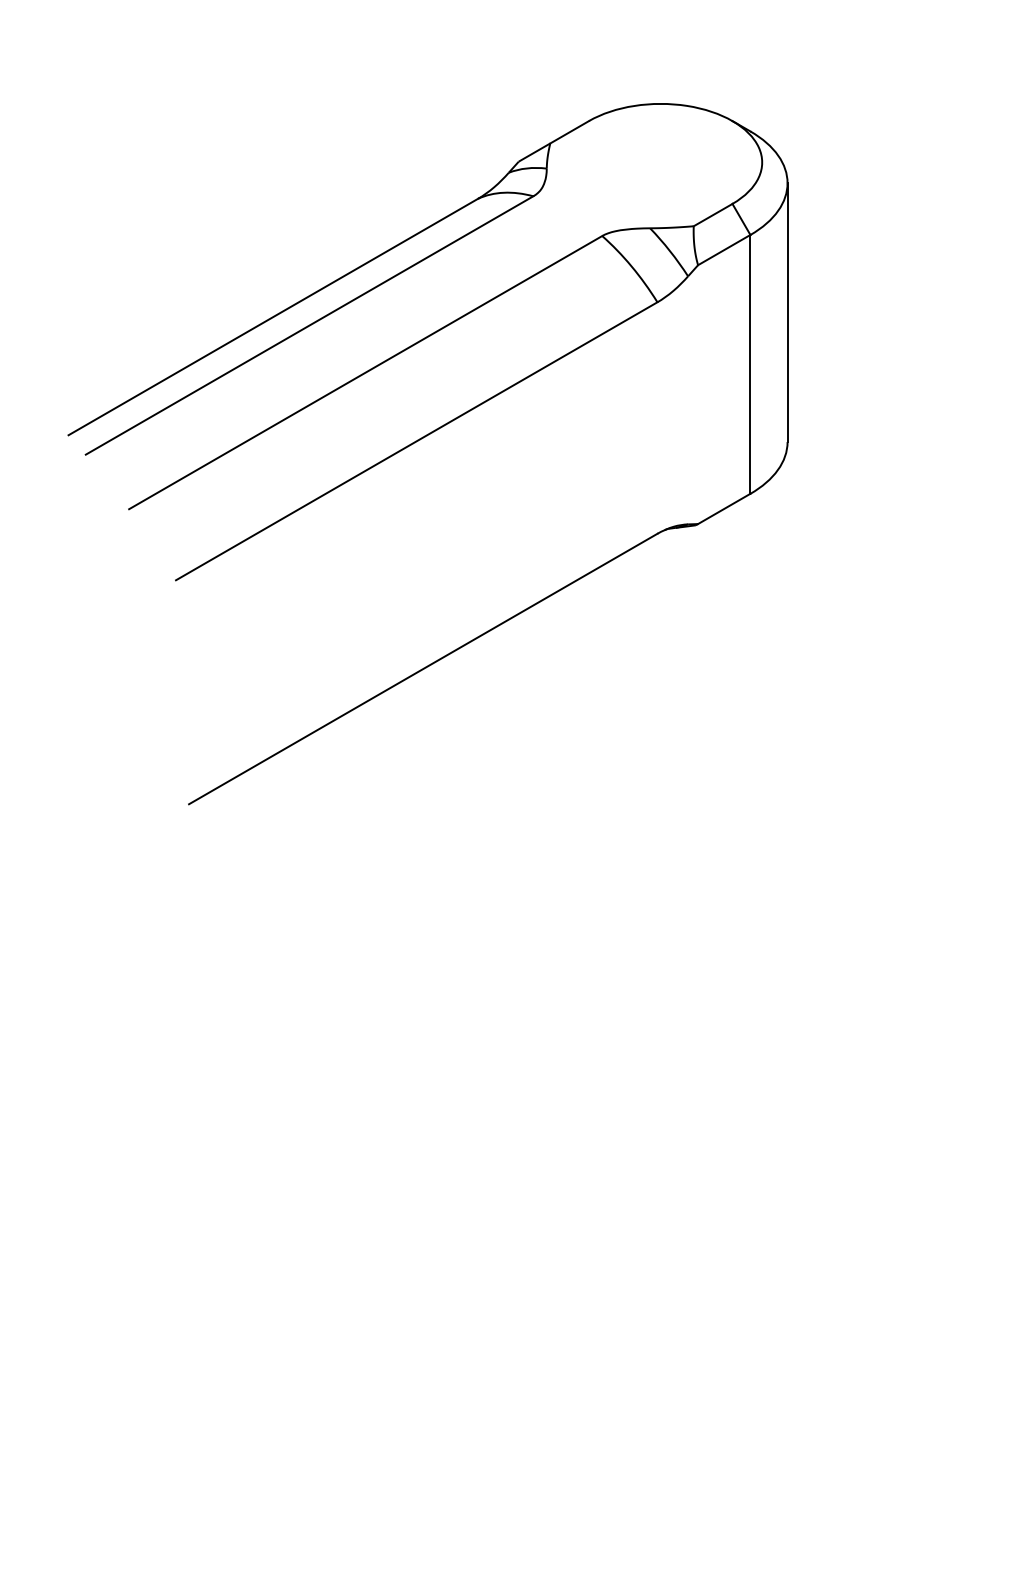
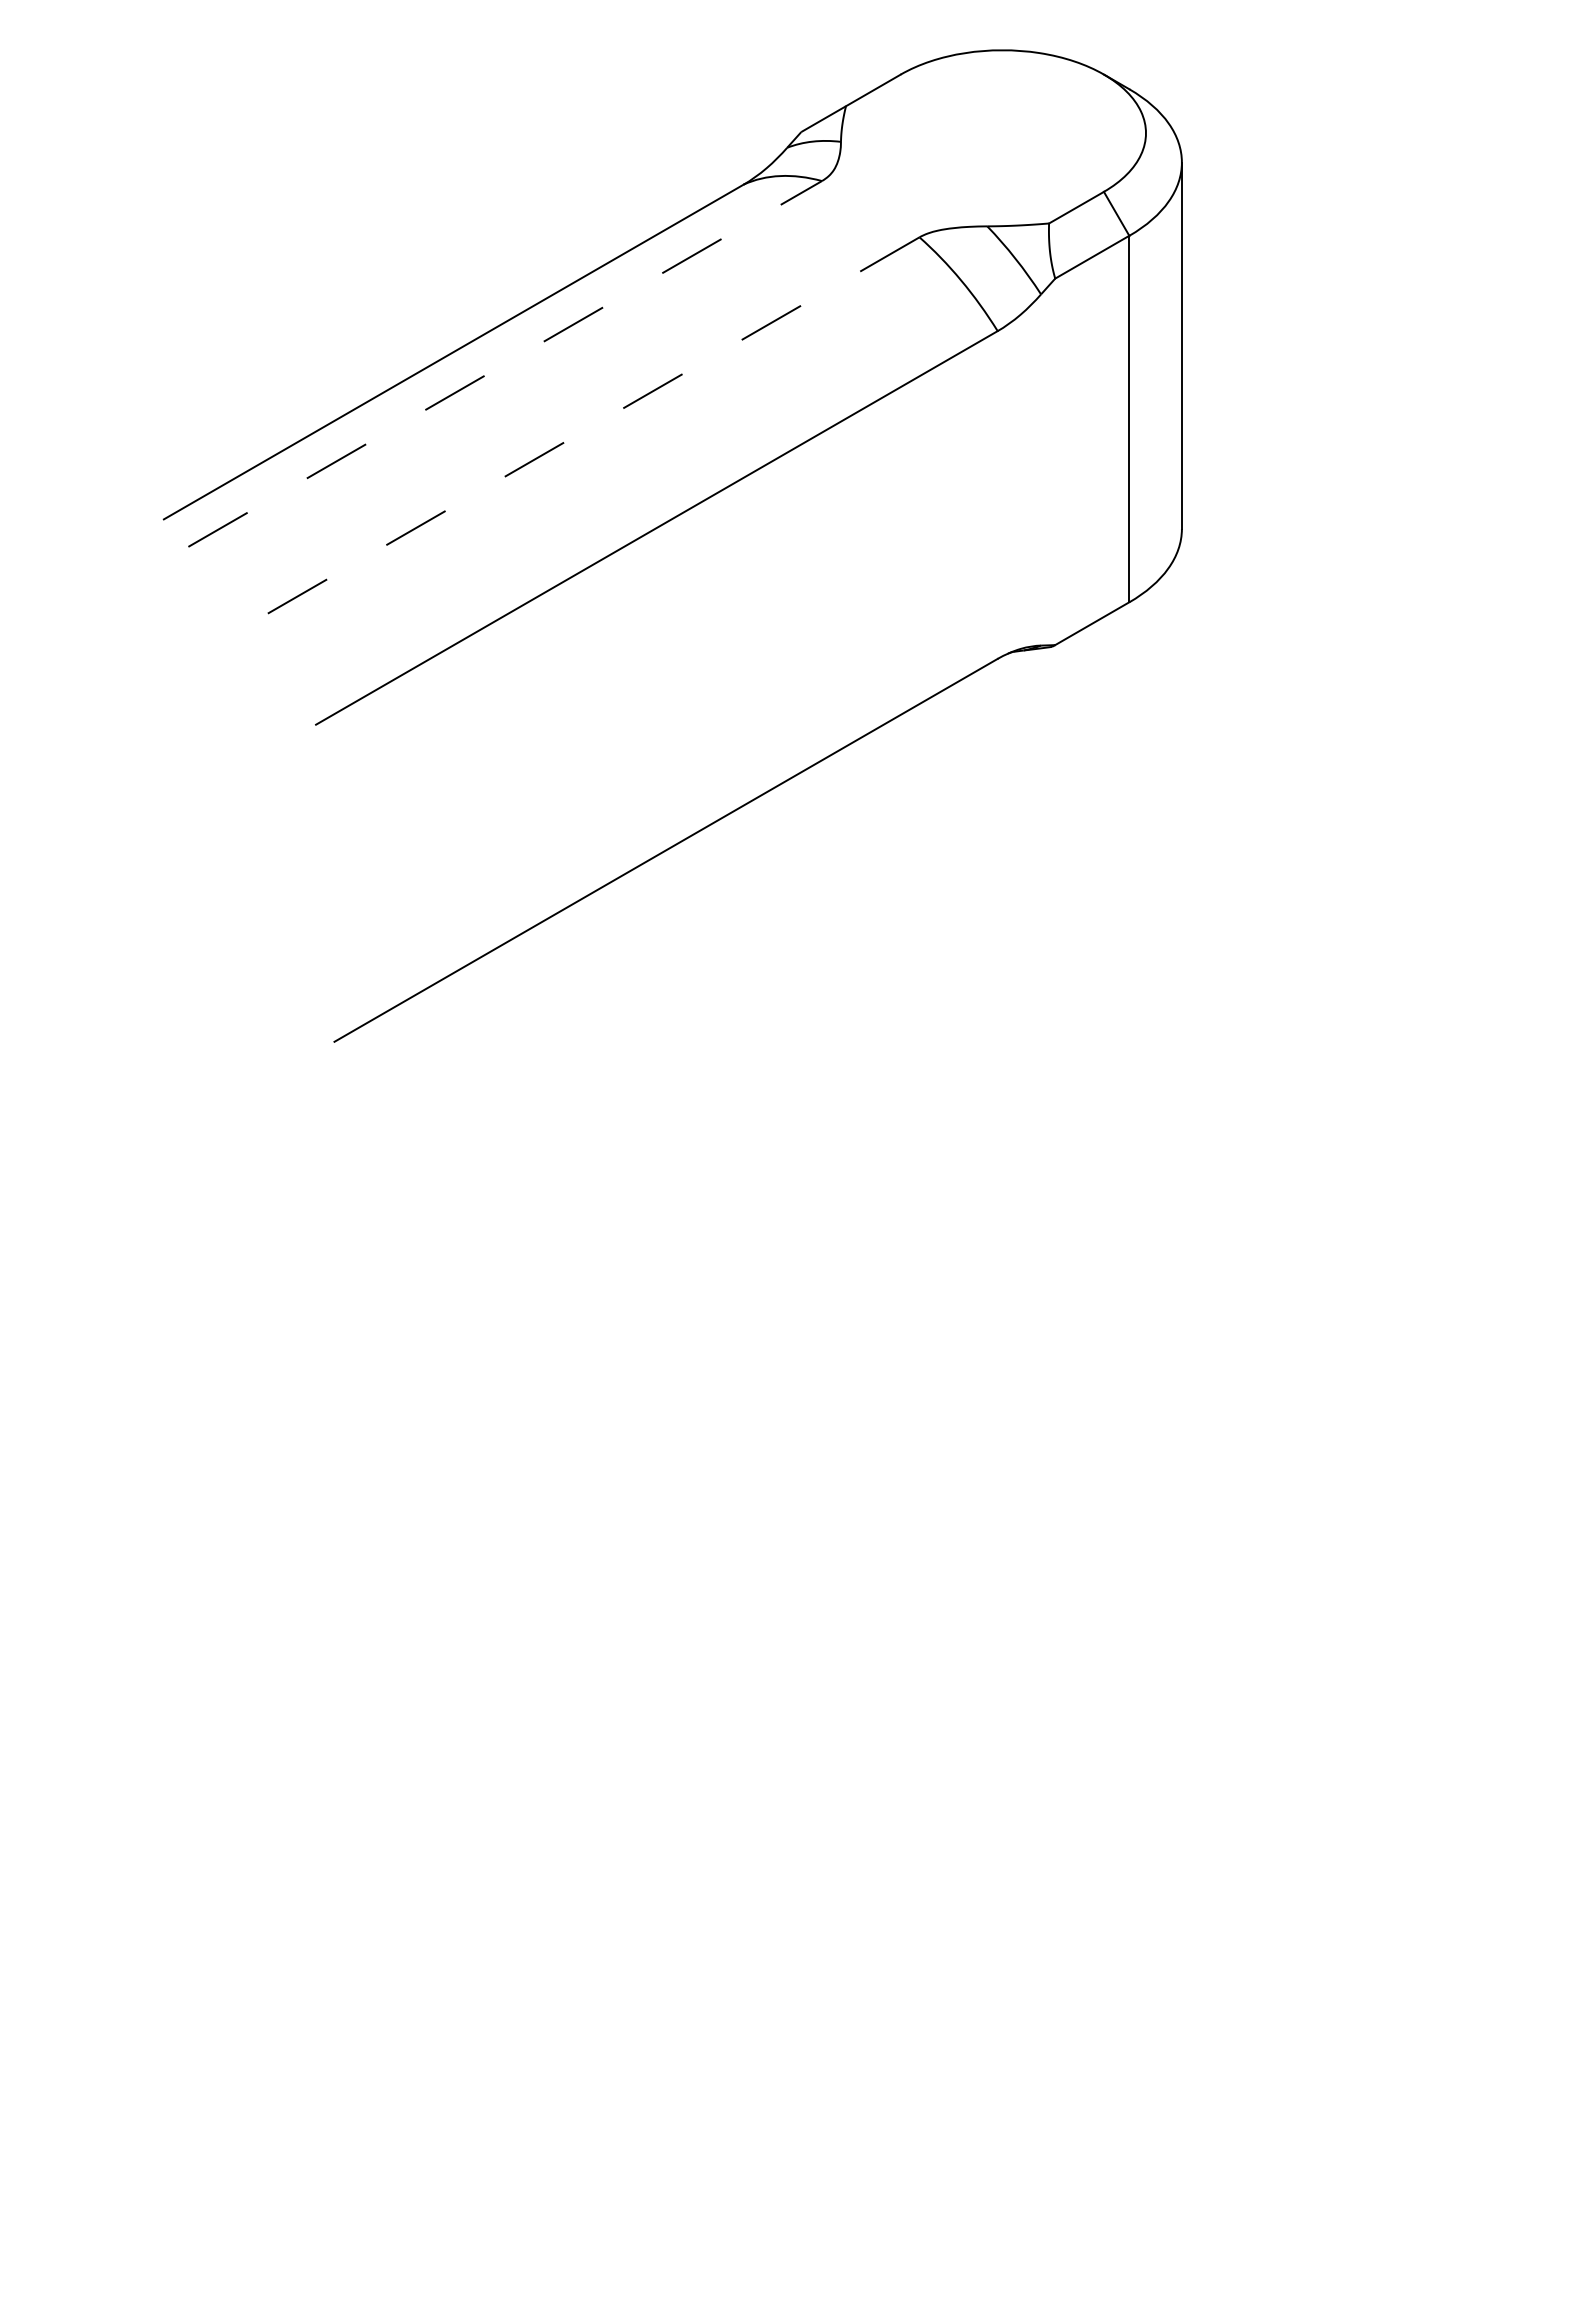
line: (309, 325) -> (505, 363), solid -> dashed
line: (365, 372) -> (584, 430), solid -> dashed

